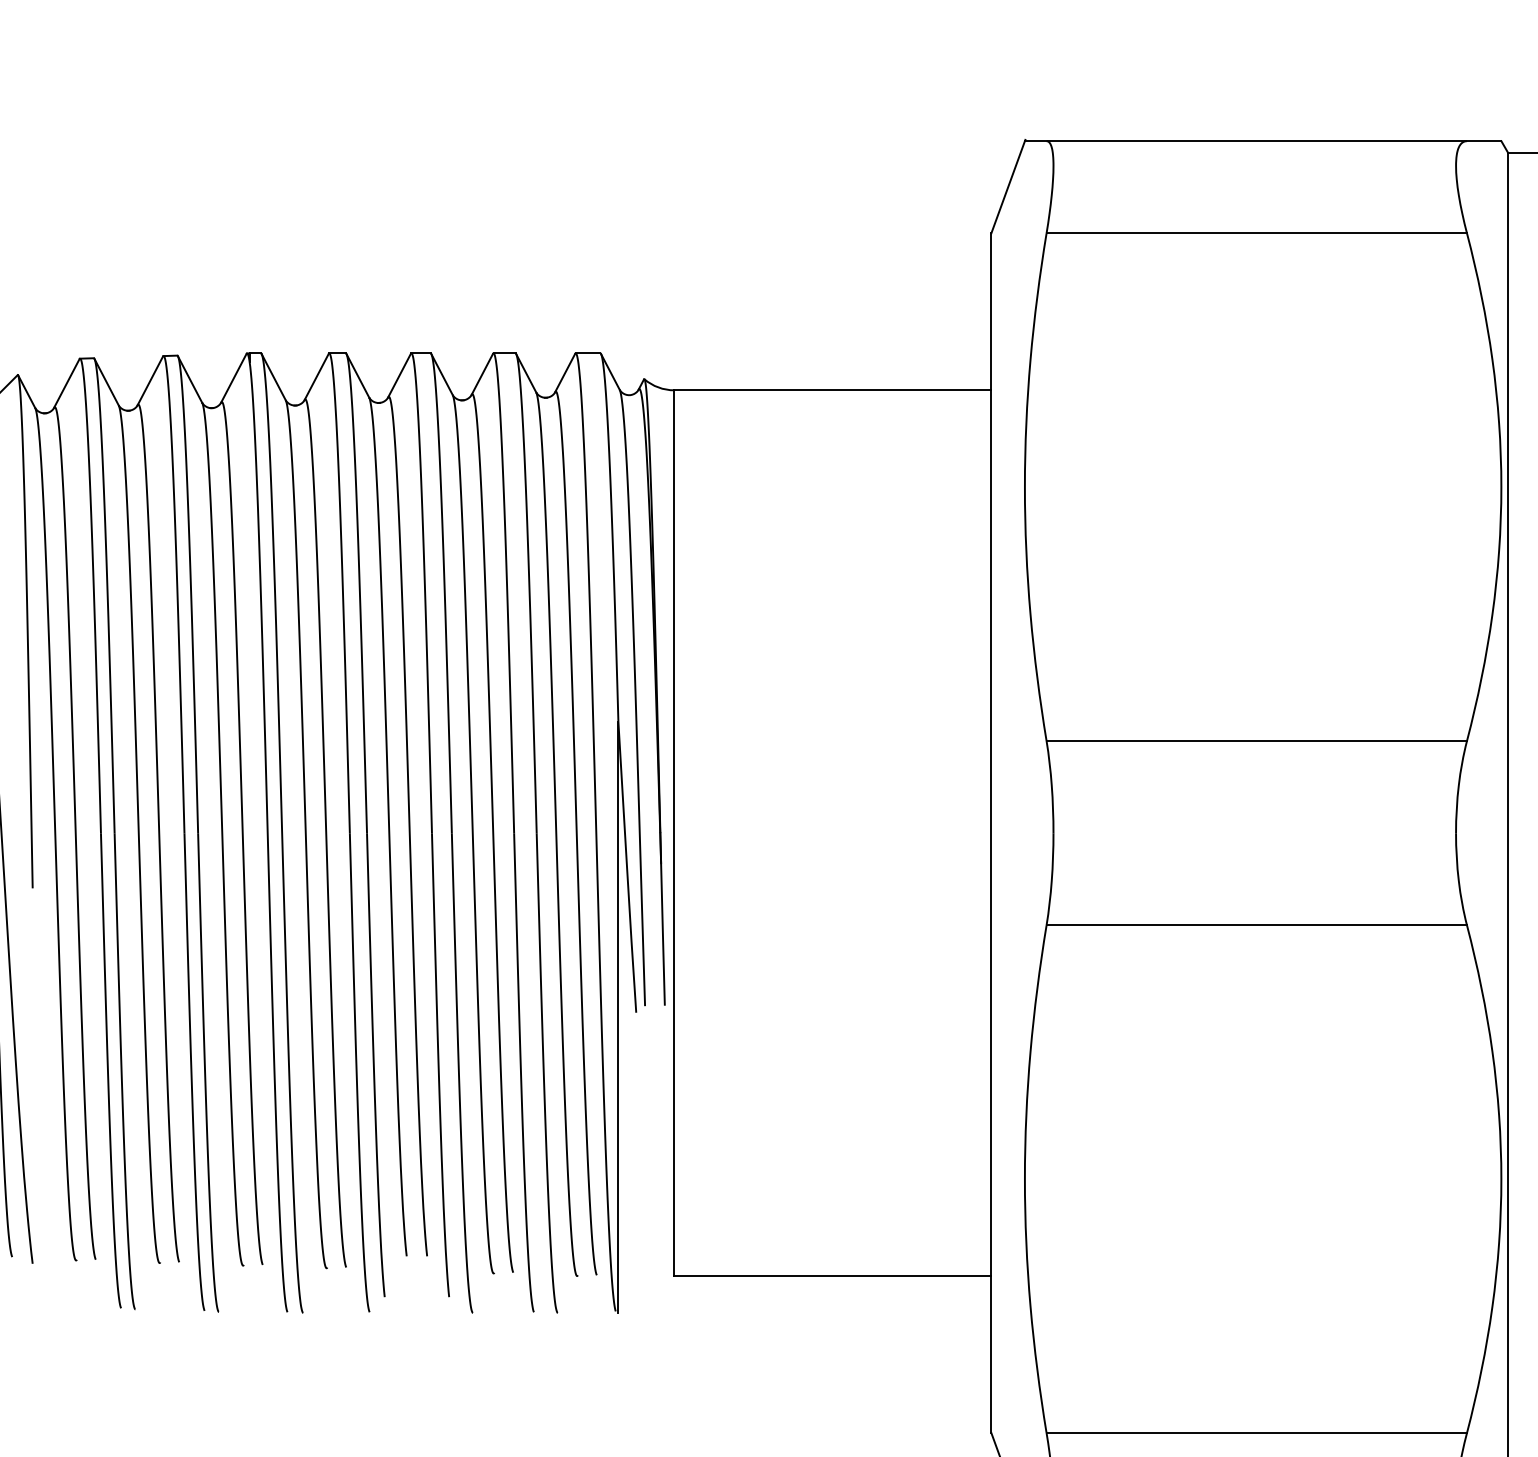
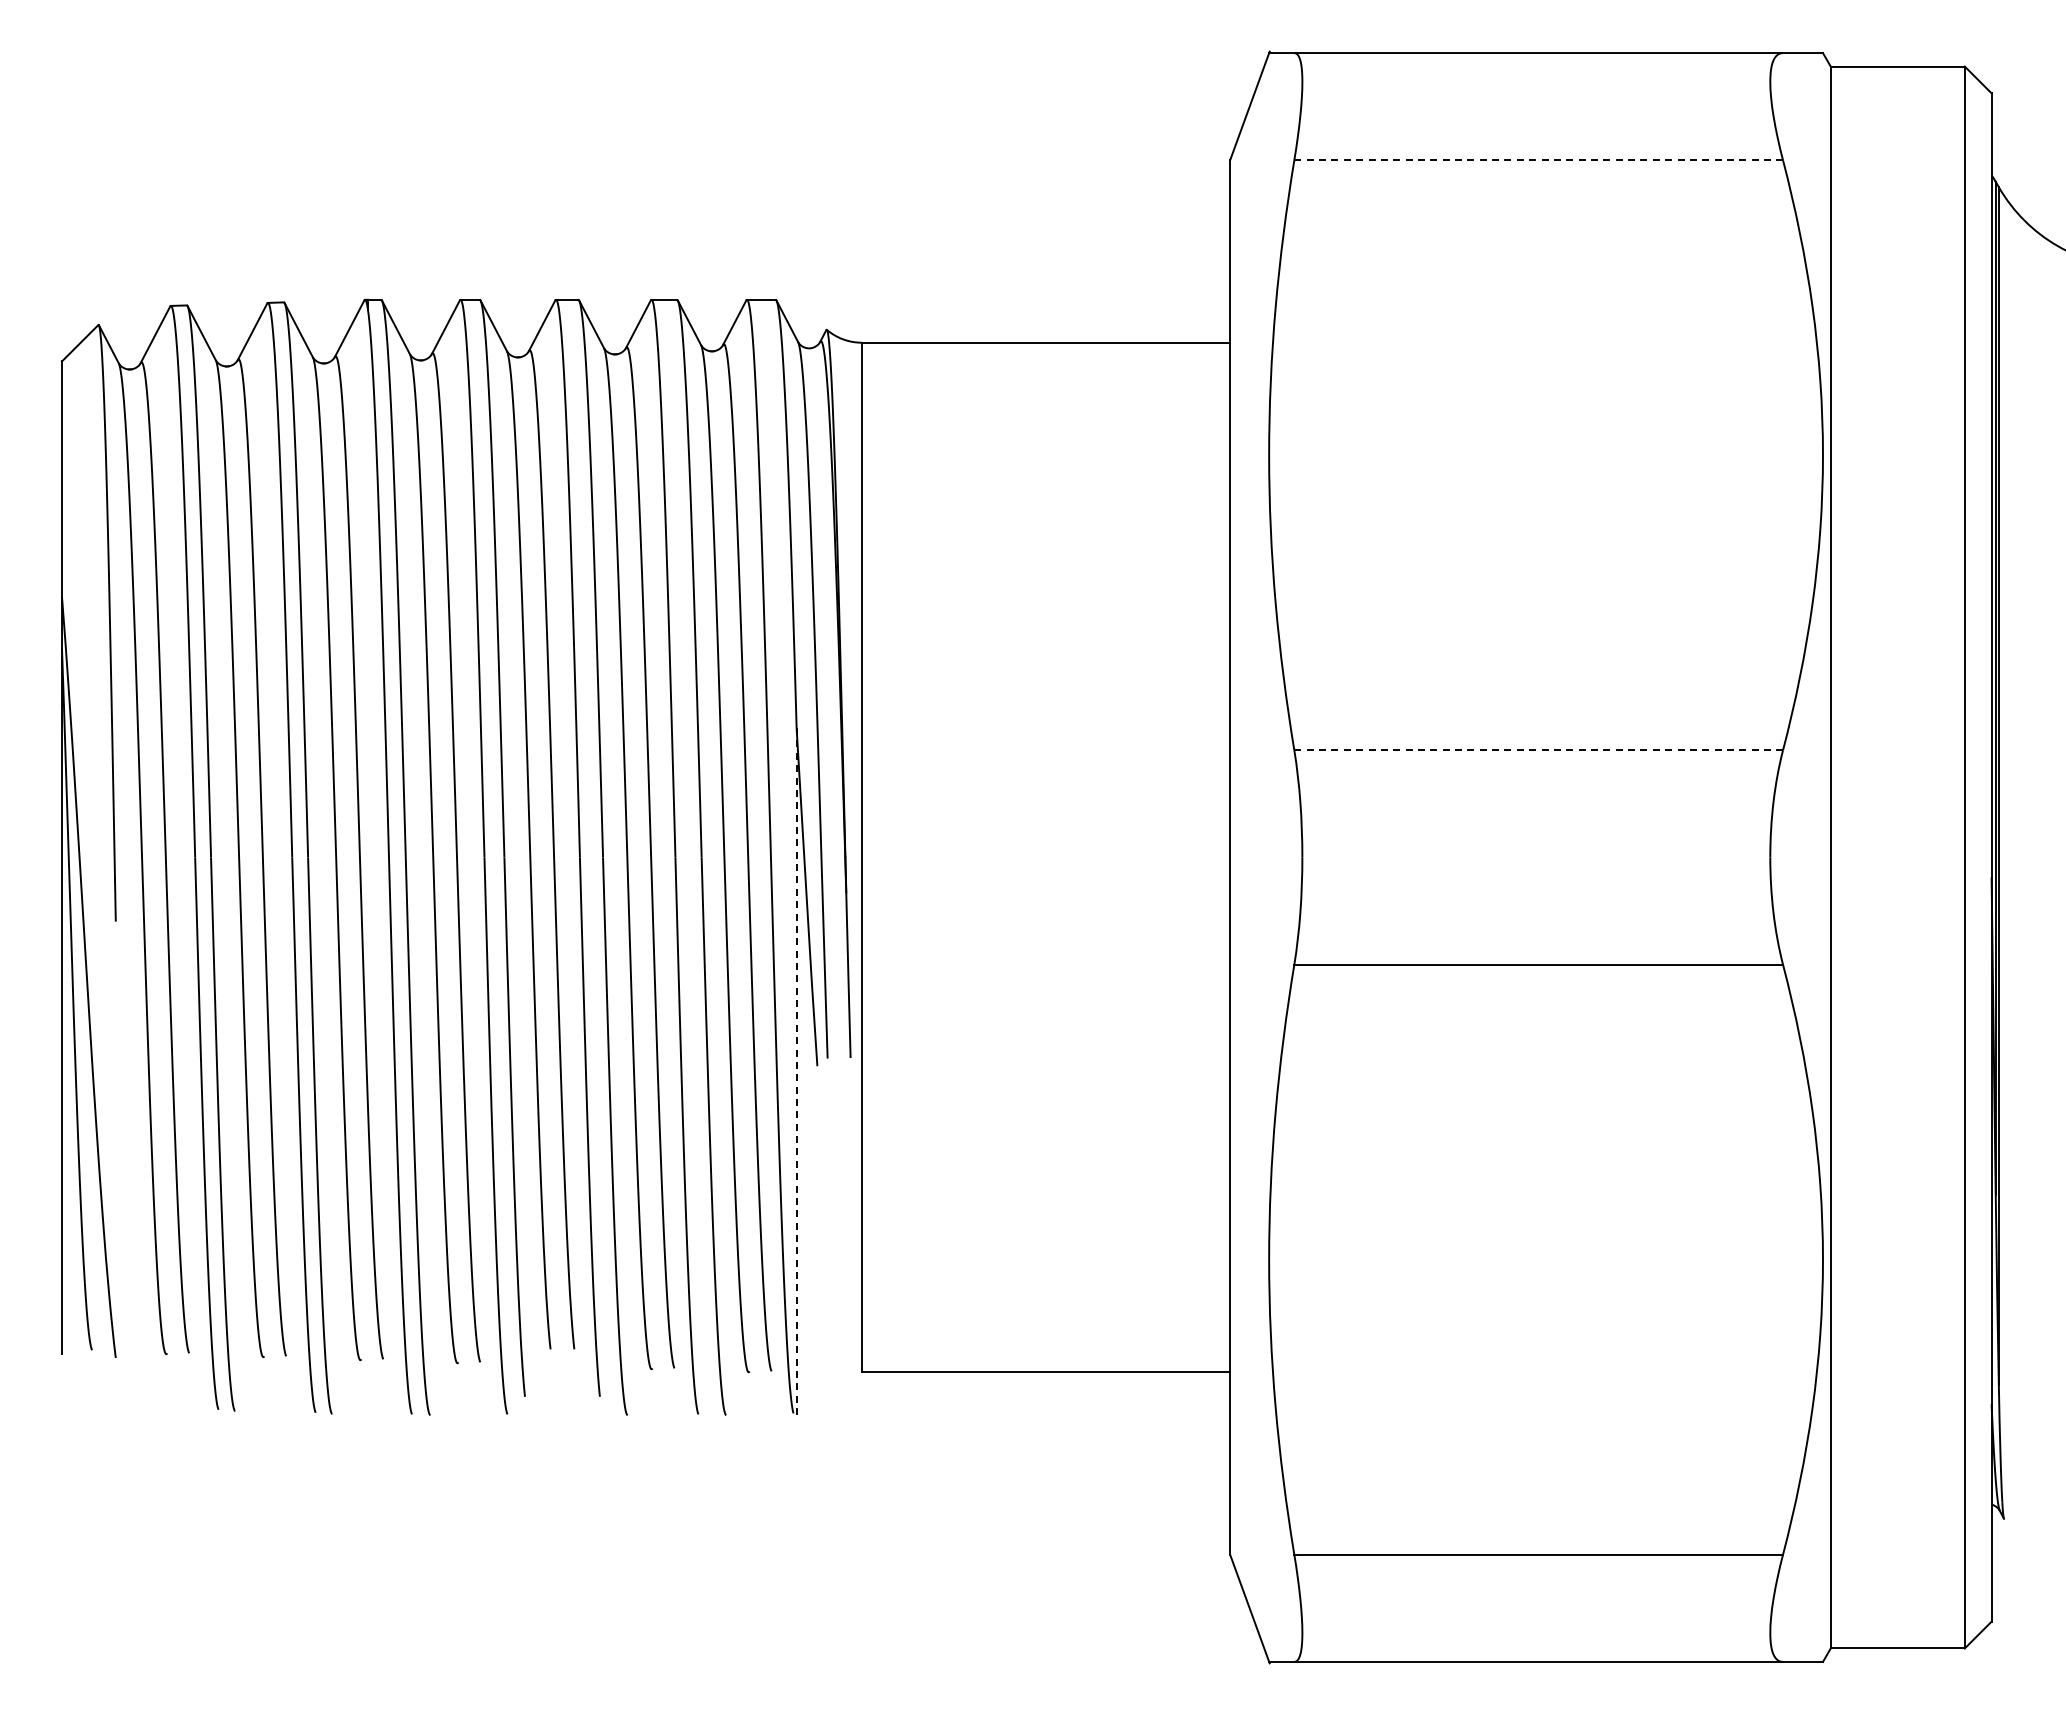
line: (1257, 233) -> (1539, 160), solid -> dashed
line: (1257, 741) -> (1539, 750), solid -> dashed
line: (618, 1017) -> (796, 1071), solid -> dashed

